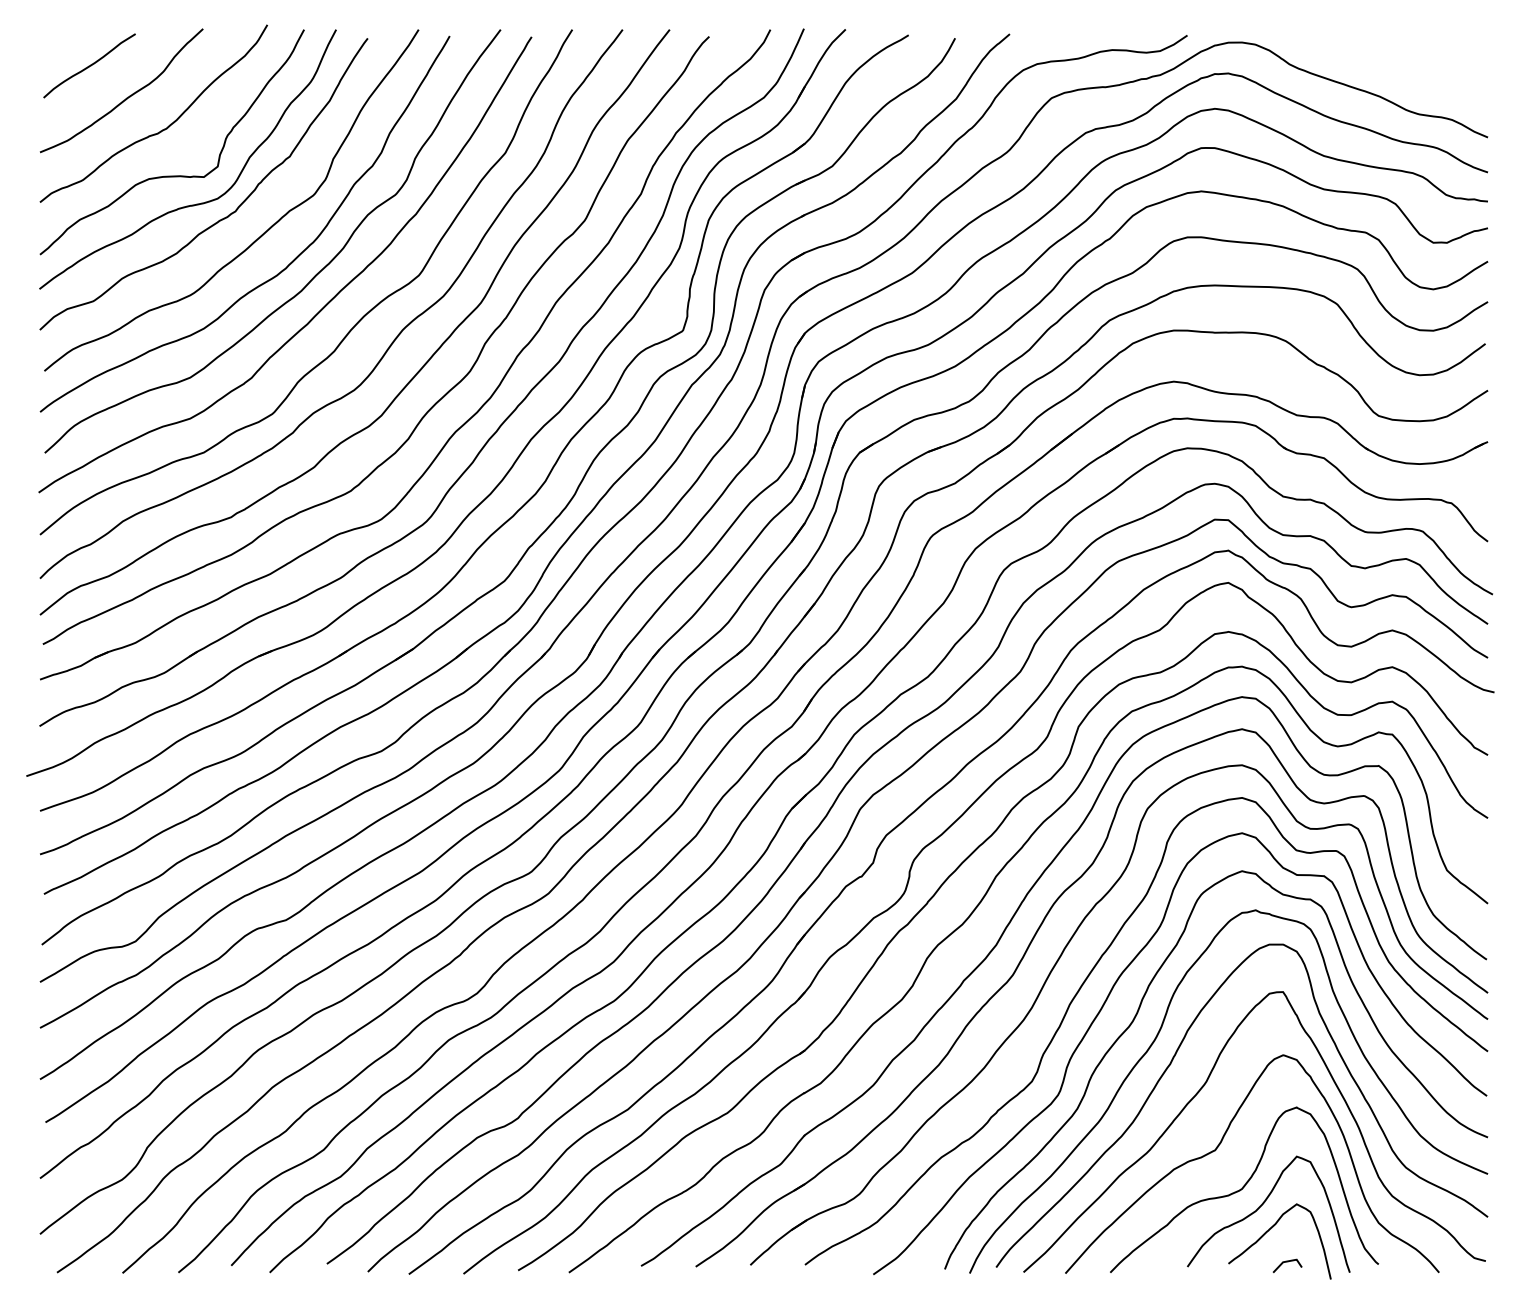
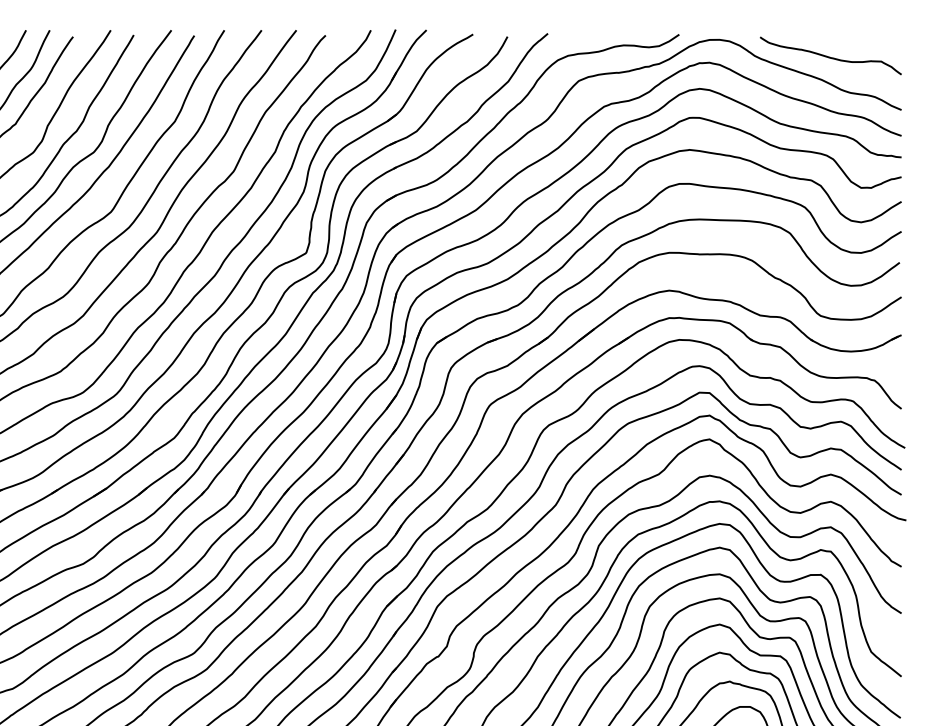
curve: (1391, 65) -> (830, 56), added

